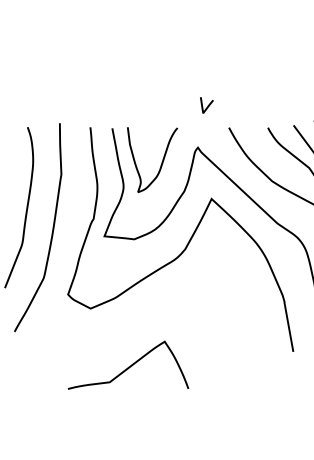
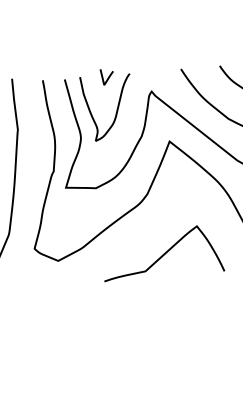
line: (207, 105) -> (107, 77), moved
curve: (128, 366) -> (162, 254), moved

